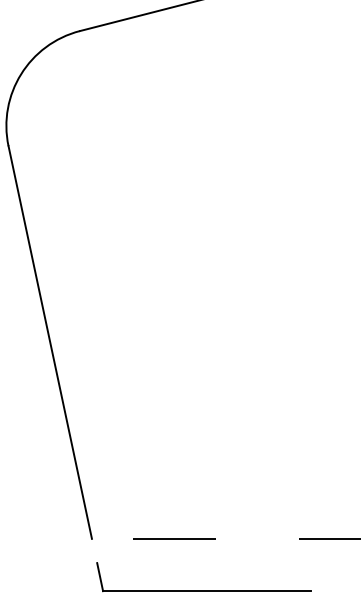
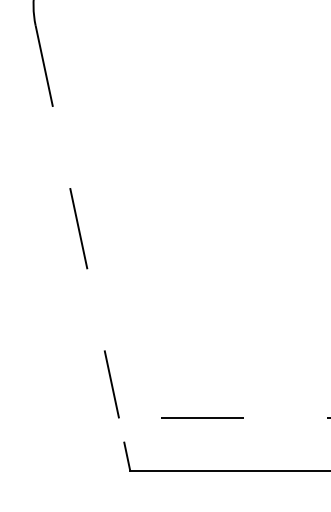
line: (50, 342) -> (77, 222), solid -> dashed

